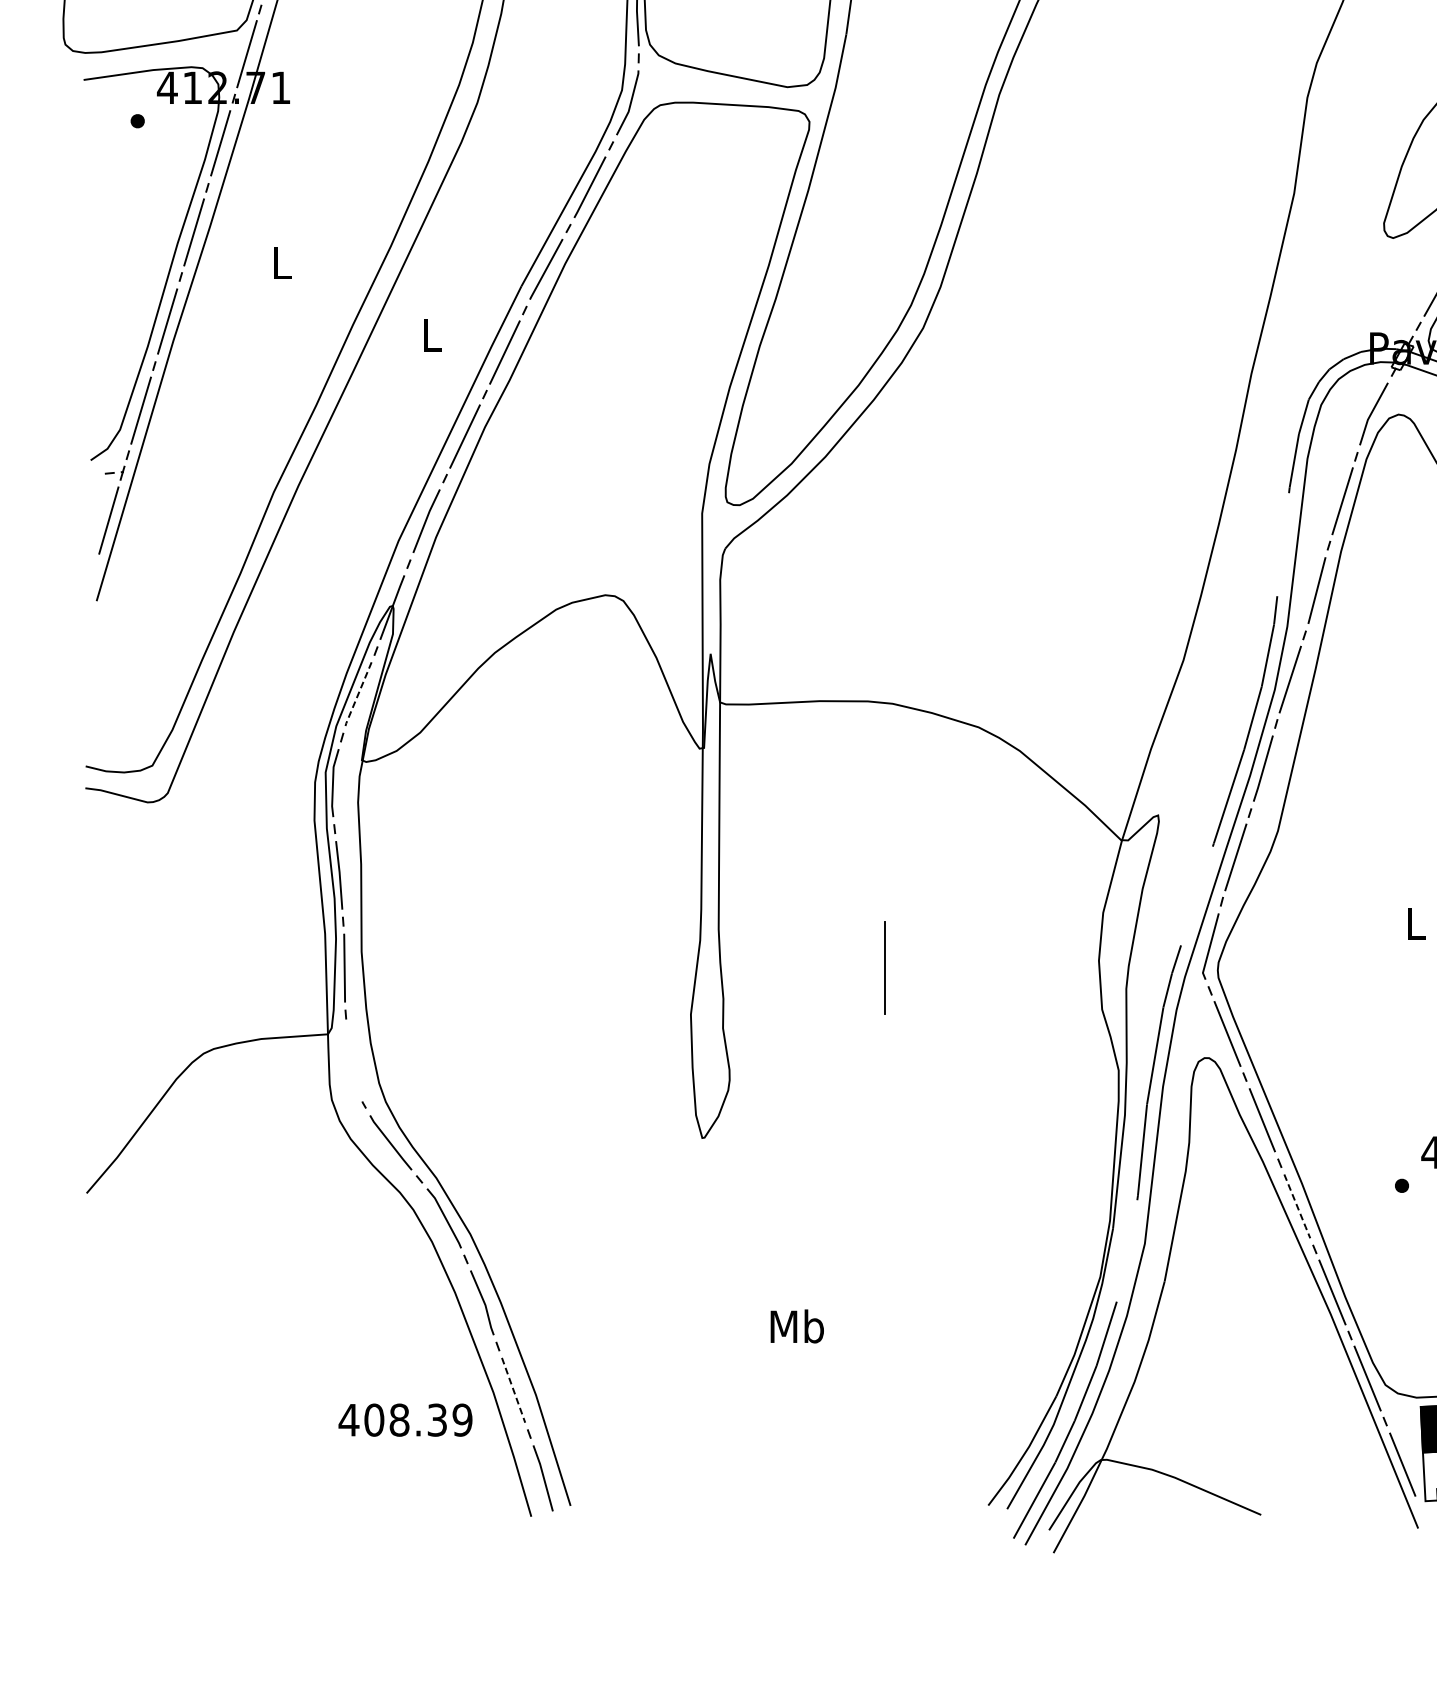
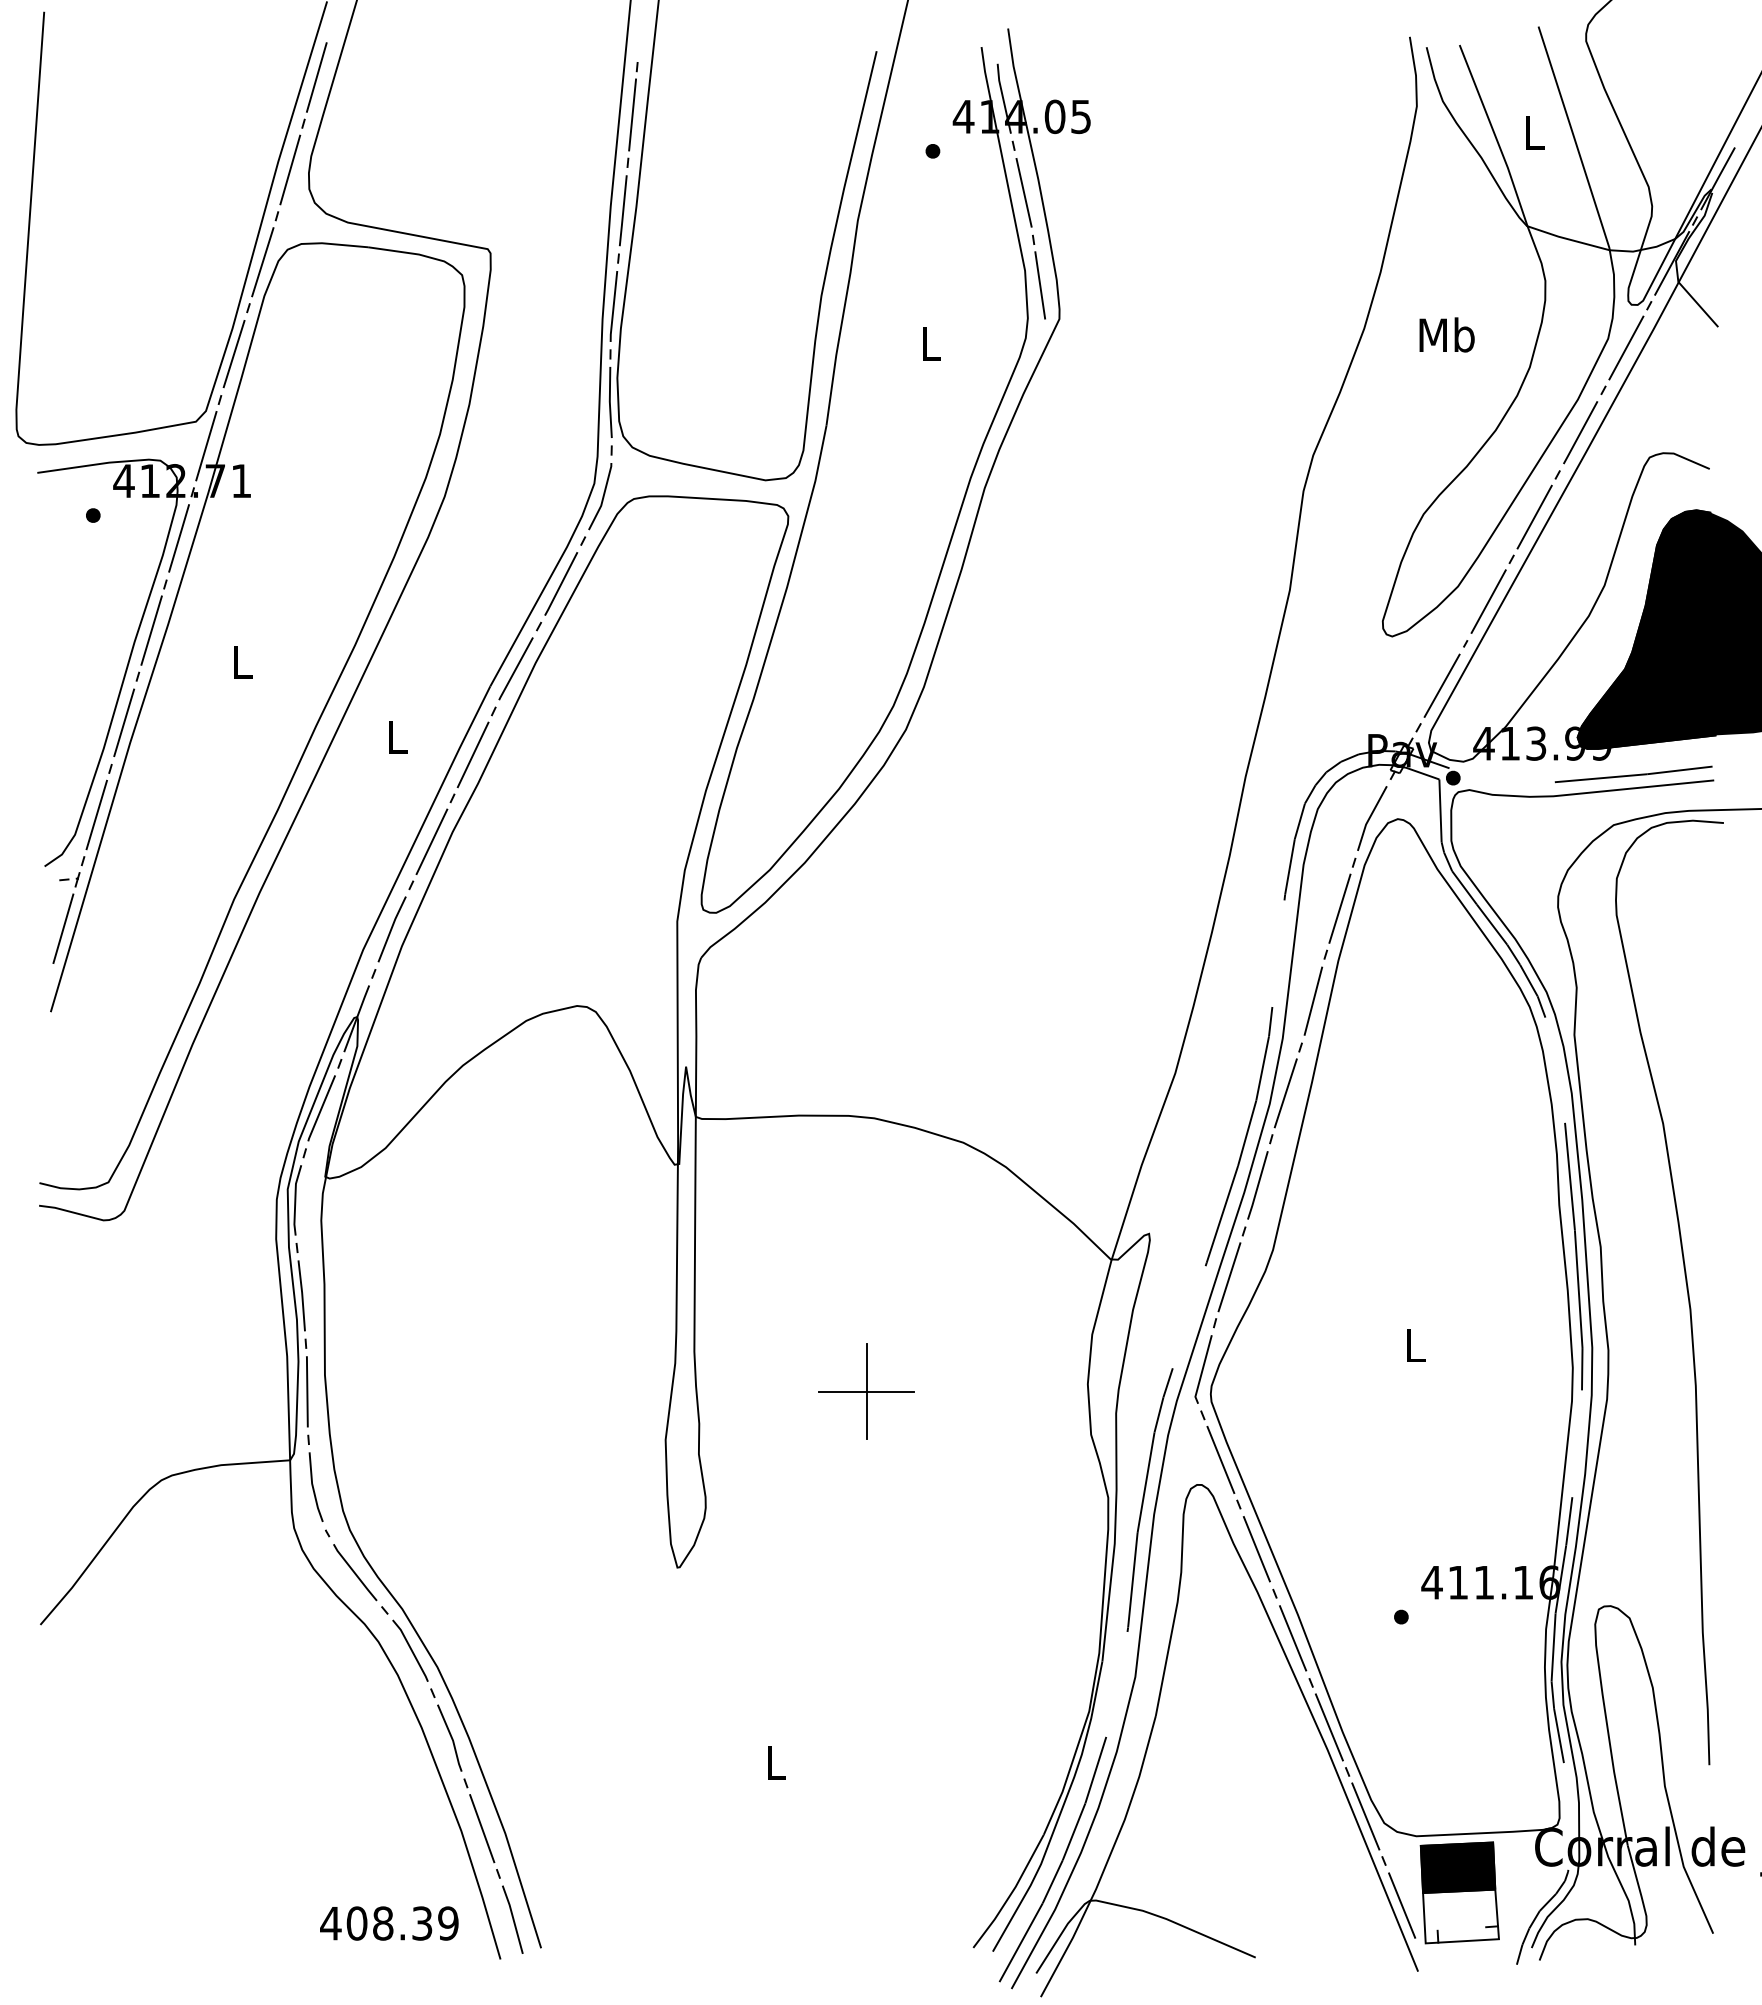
line: (358, 695) -> (321, 1109), dashed -> solid
line: (885, 967) -> (866, 1391), added
line: (350, 1059) -> (313, 1486), added
line: (1297, 1207) -> (1293, 1639), dashed -> solid
text: (797, 1326) -> (775, 1762), Mb -> L
line: (513, 1390) -> (482, 1828), dashed -> solid
text: (405, 1420) -> (389, 1923), moved

